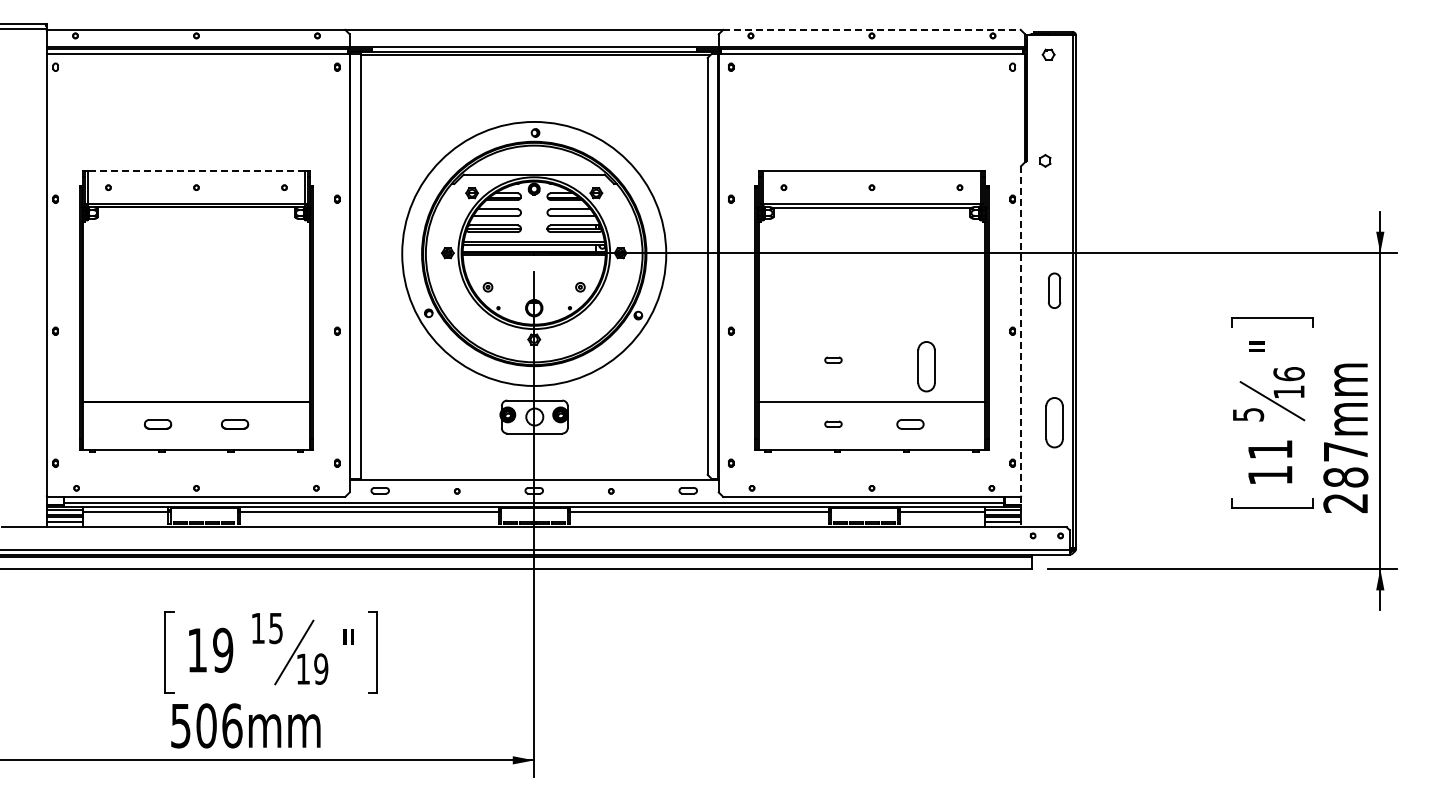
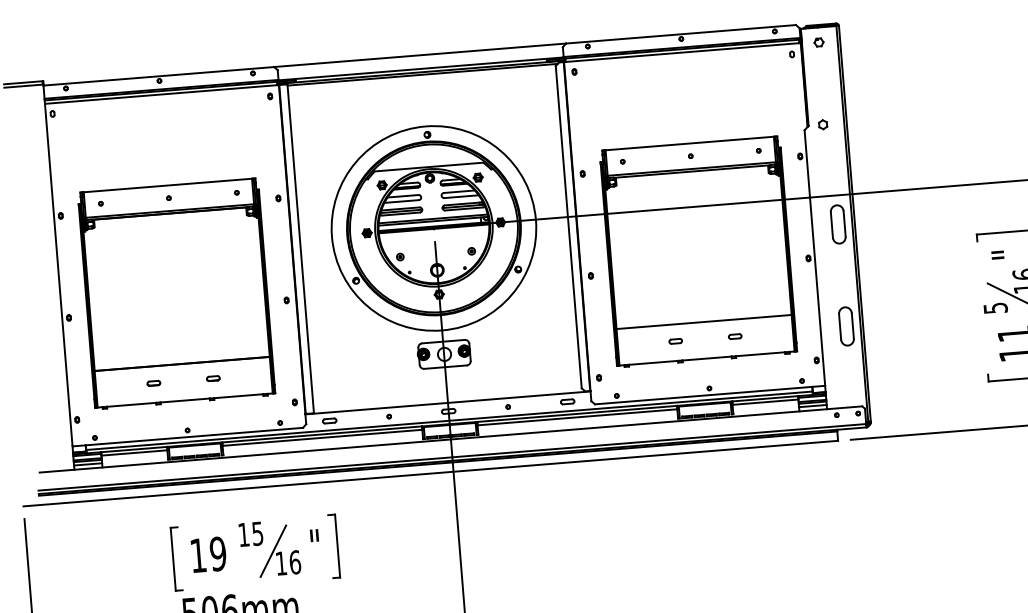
line: (871, 29) -> (680, 34), dashed -> solid
line: (196, 171) -> (167, 185), dashed -> solid
part: (1054, 290) -> (838, 224), size x1.43
line: (1021, 347) -> (816, 270), dashed -> solid
part: (833, 359) -> (671, 291), removed
part: (926, 366) -> (744, 290), removed
part: (157, 423) -> (153, 382), size x0.62
part: (234, 423) -> (212, 378), size x0.62
part: (910, 423) -> (735, 336), size x0.62
text: (321, 668) -> (295, 561), 19 -> 16

